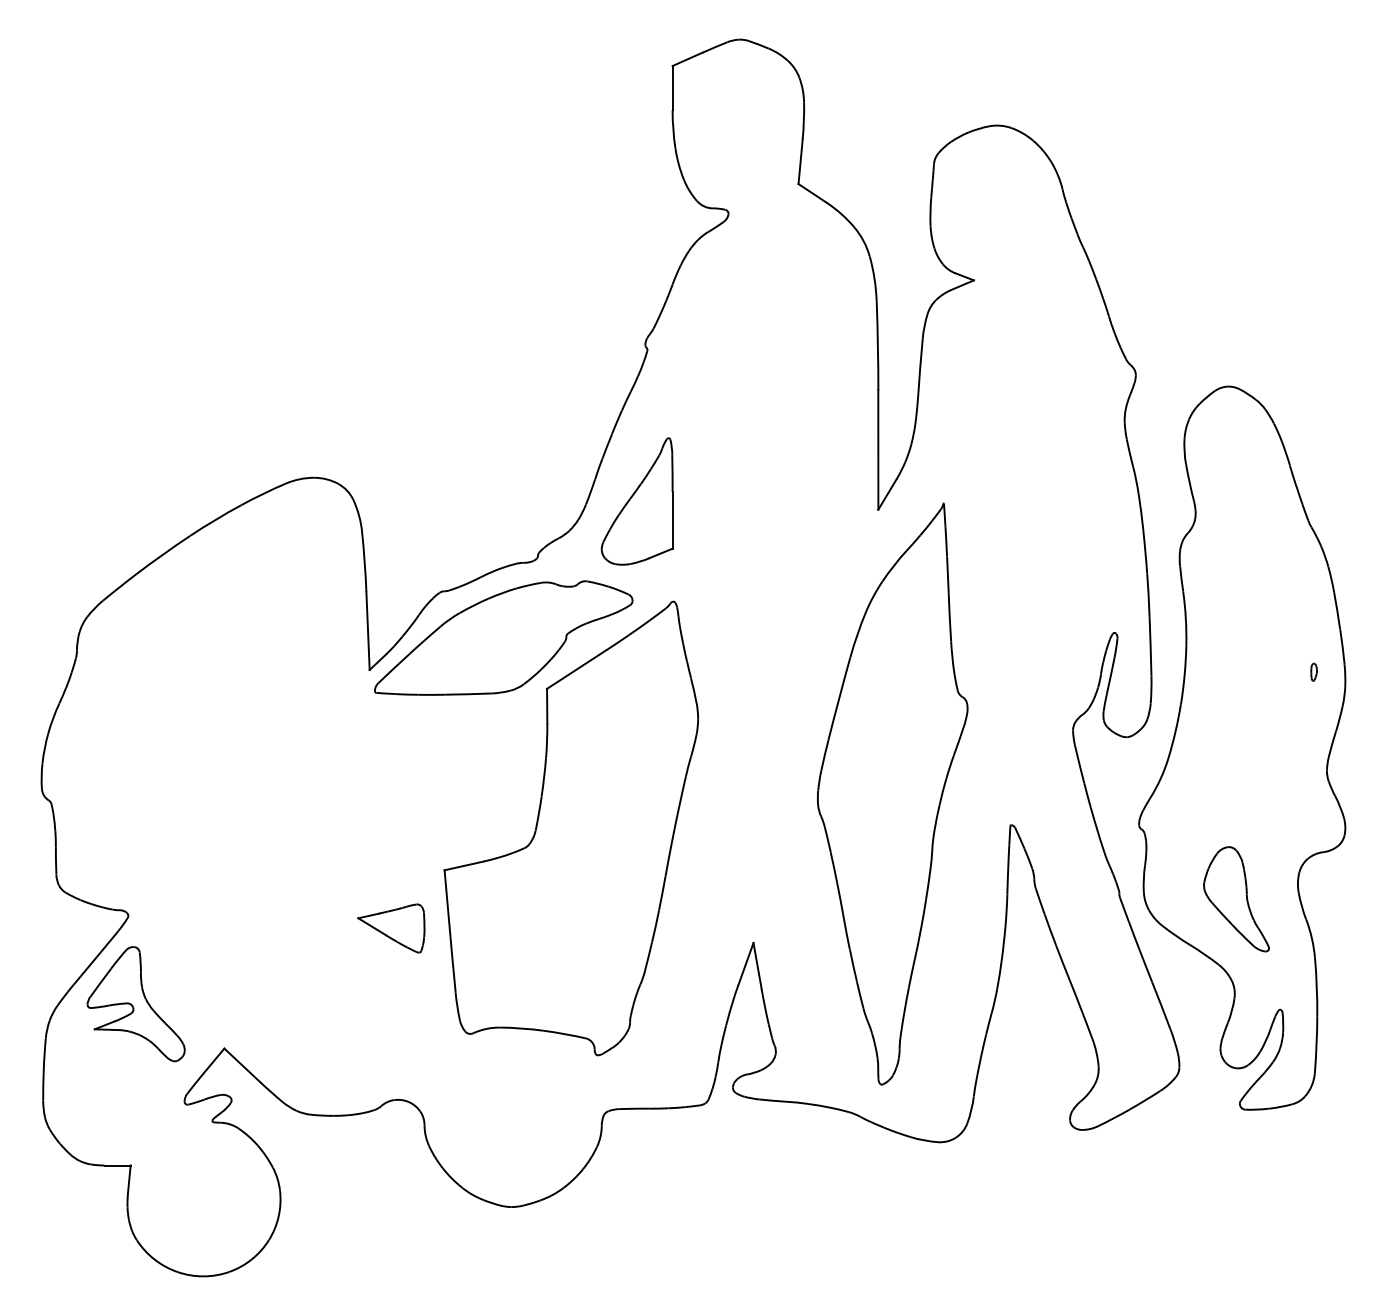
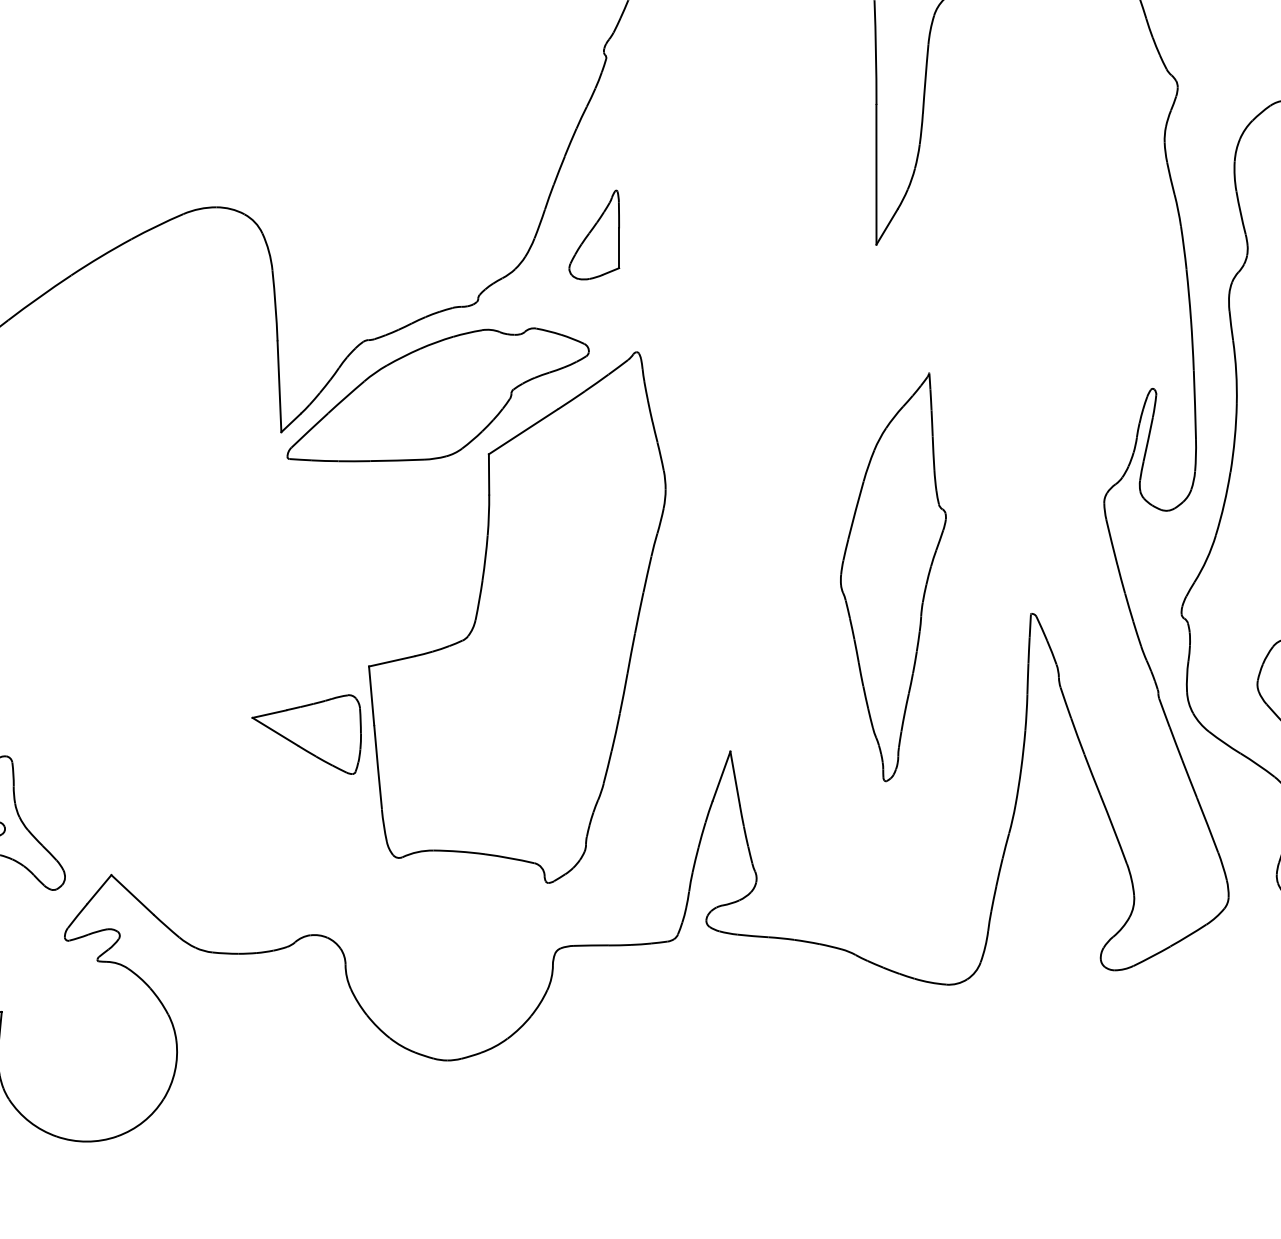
part: (636, 501) -> (593, 235), size x0.6
part: (892, 793) -> (893, 576), size x0.6
part: (391, 928) -> (306, 734), size x1.4

